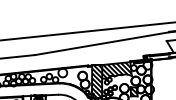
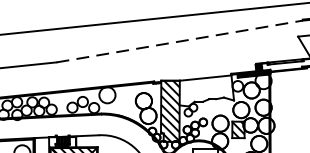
line: (102, 43) -> (180, 41), solid -> dashed
hatch: (116, 70) -> (205, 90), removed

